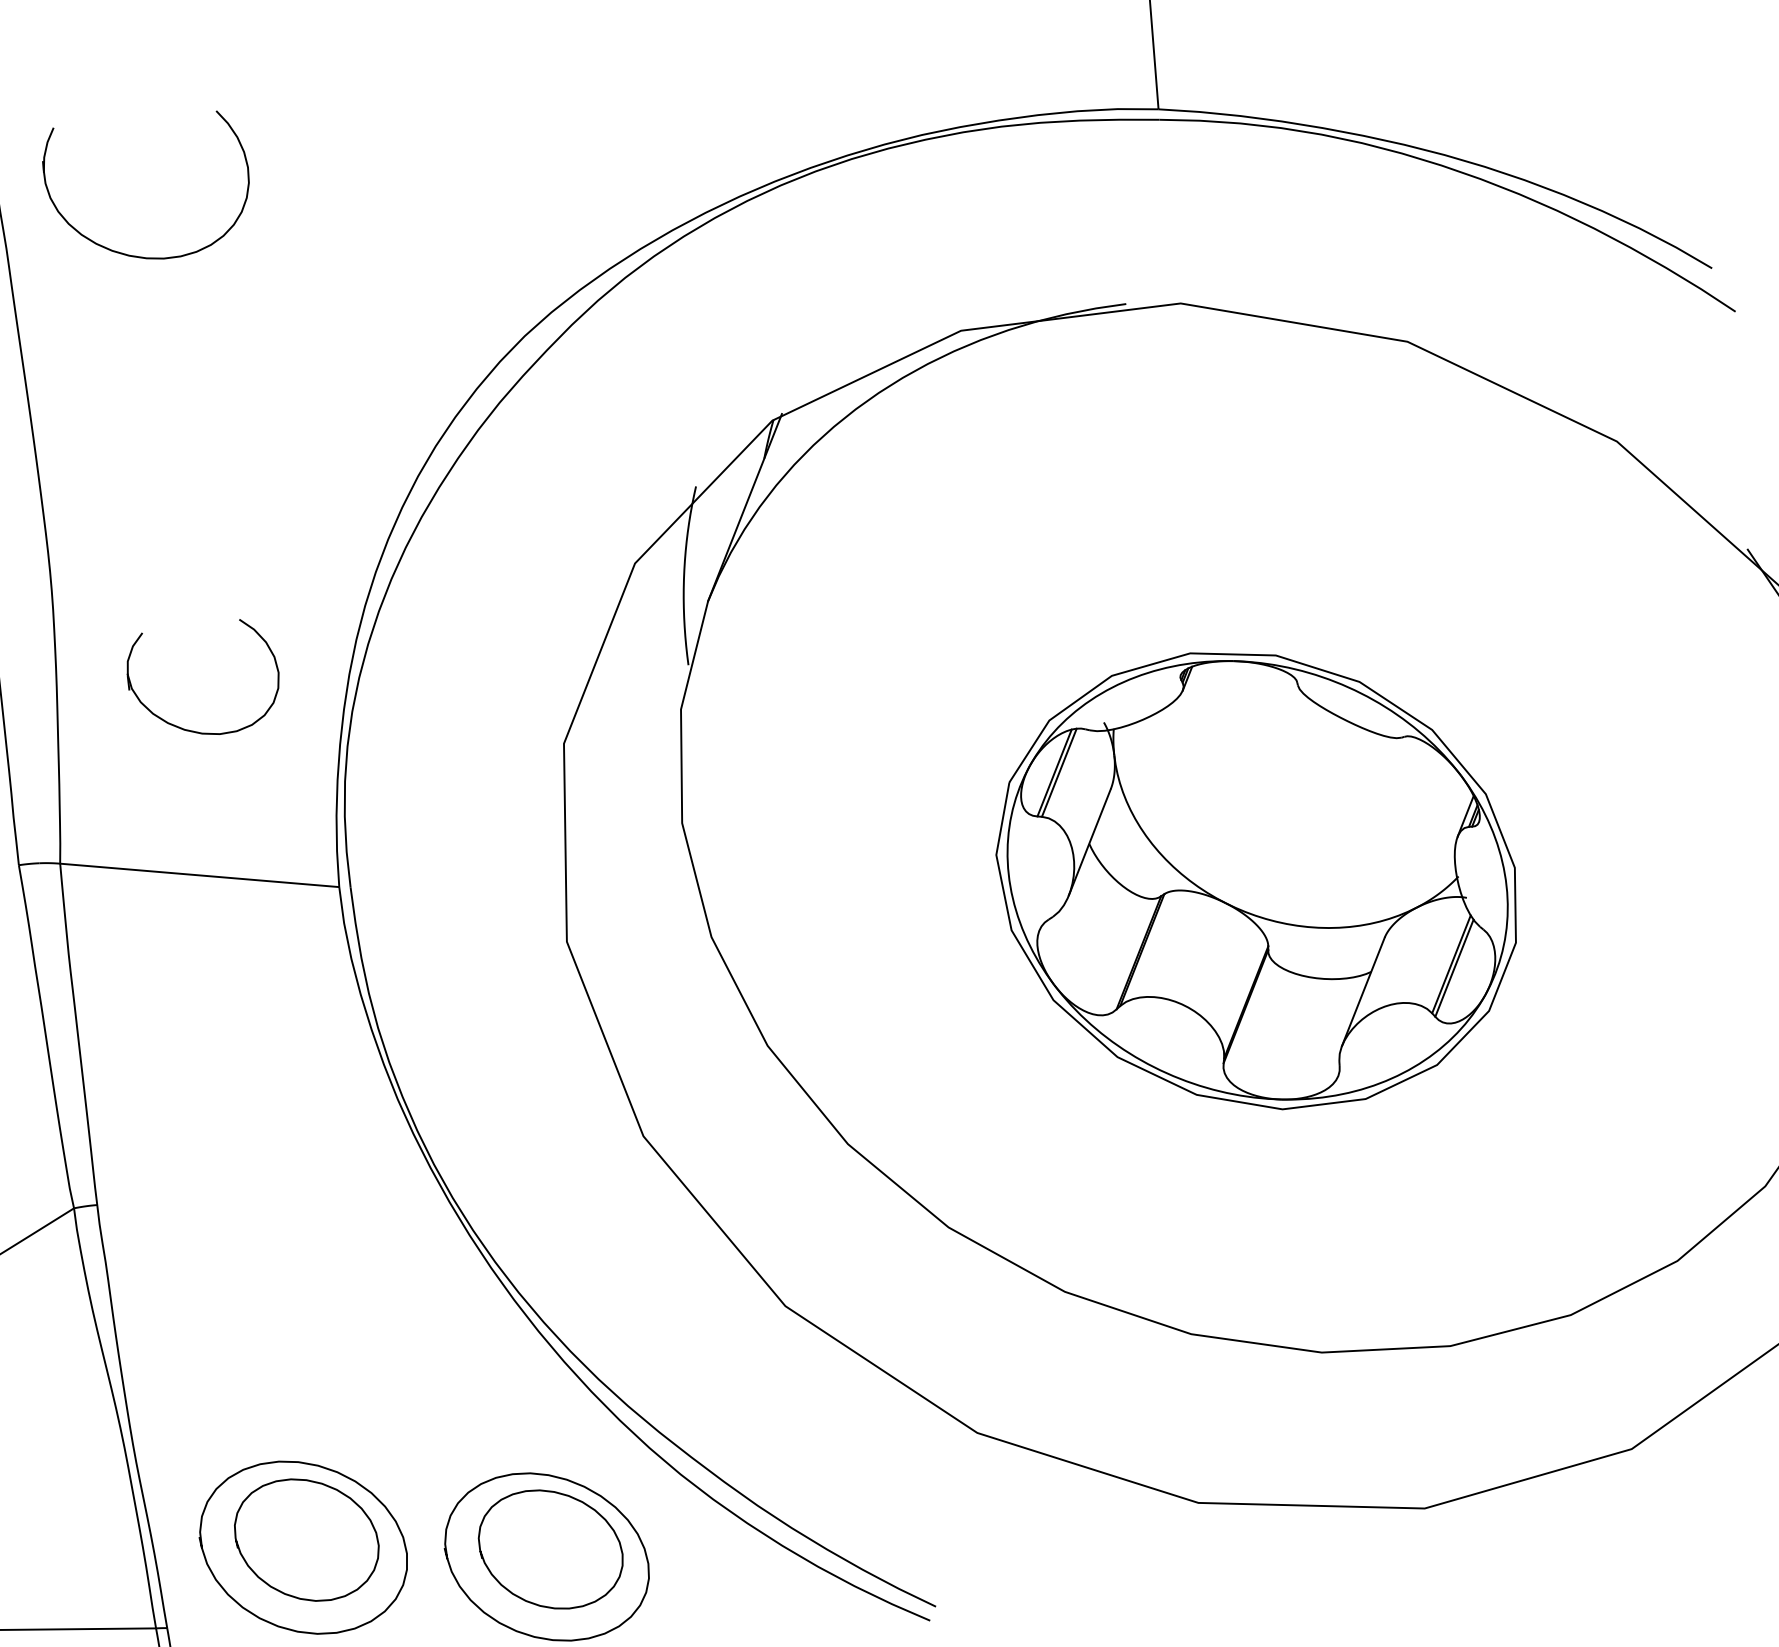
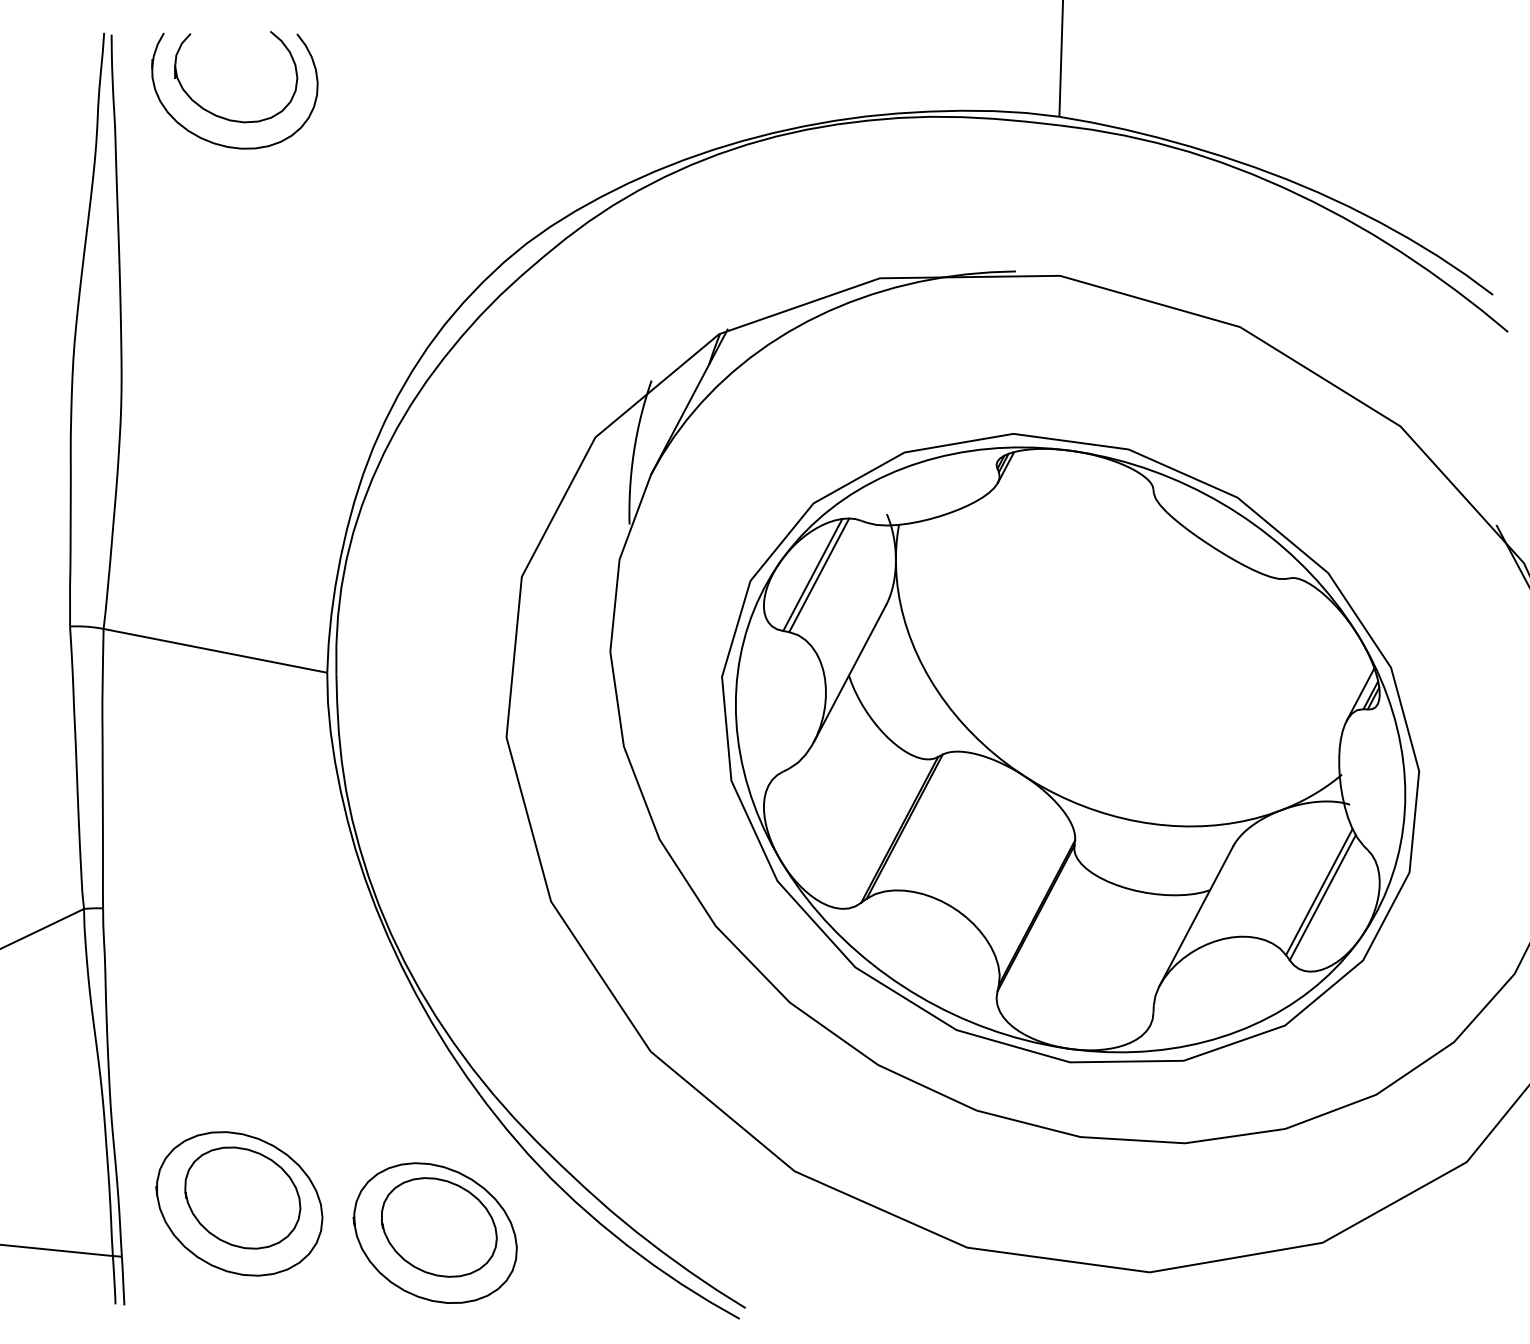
part: (192, 729) -> (222, 116), moved
part: (1257, 879) -> (1070, 748), size x1.67

